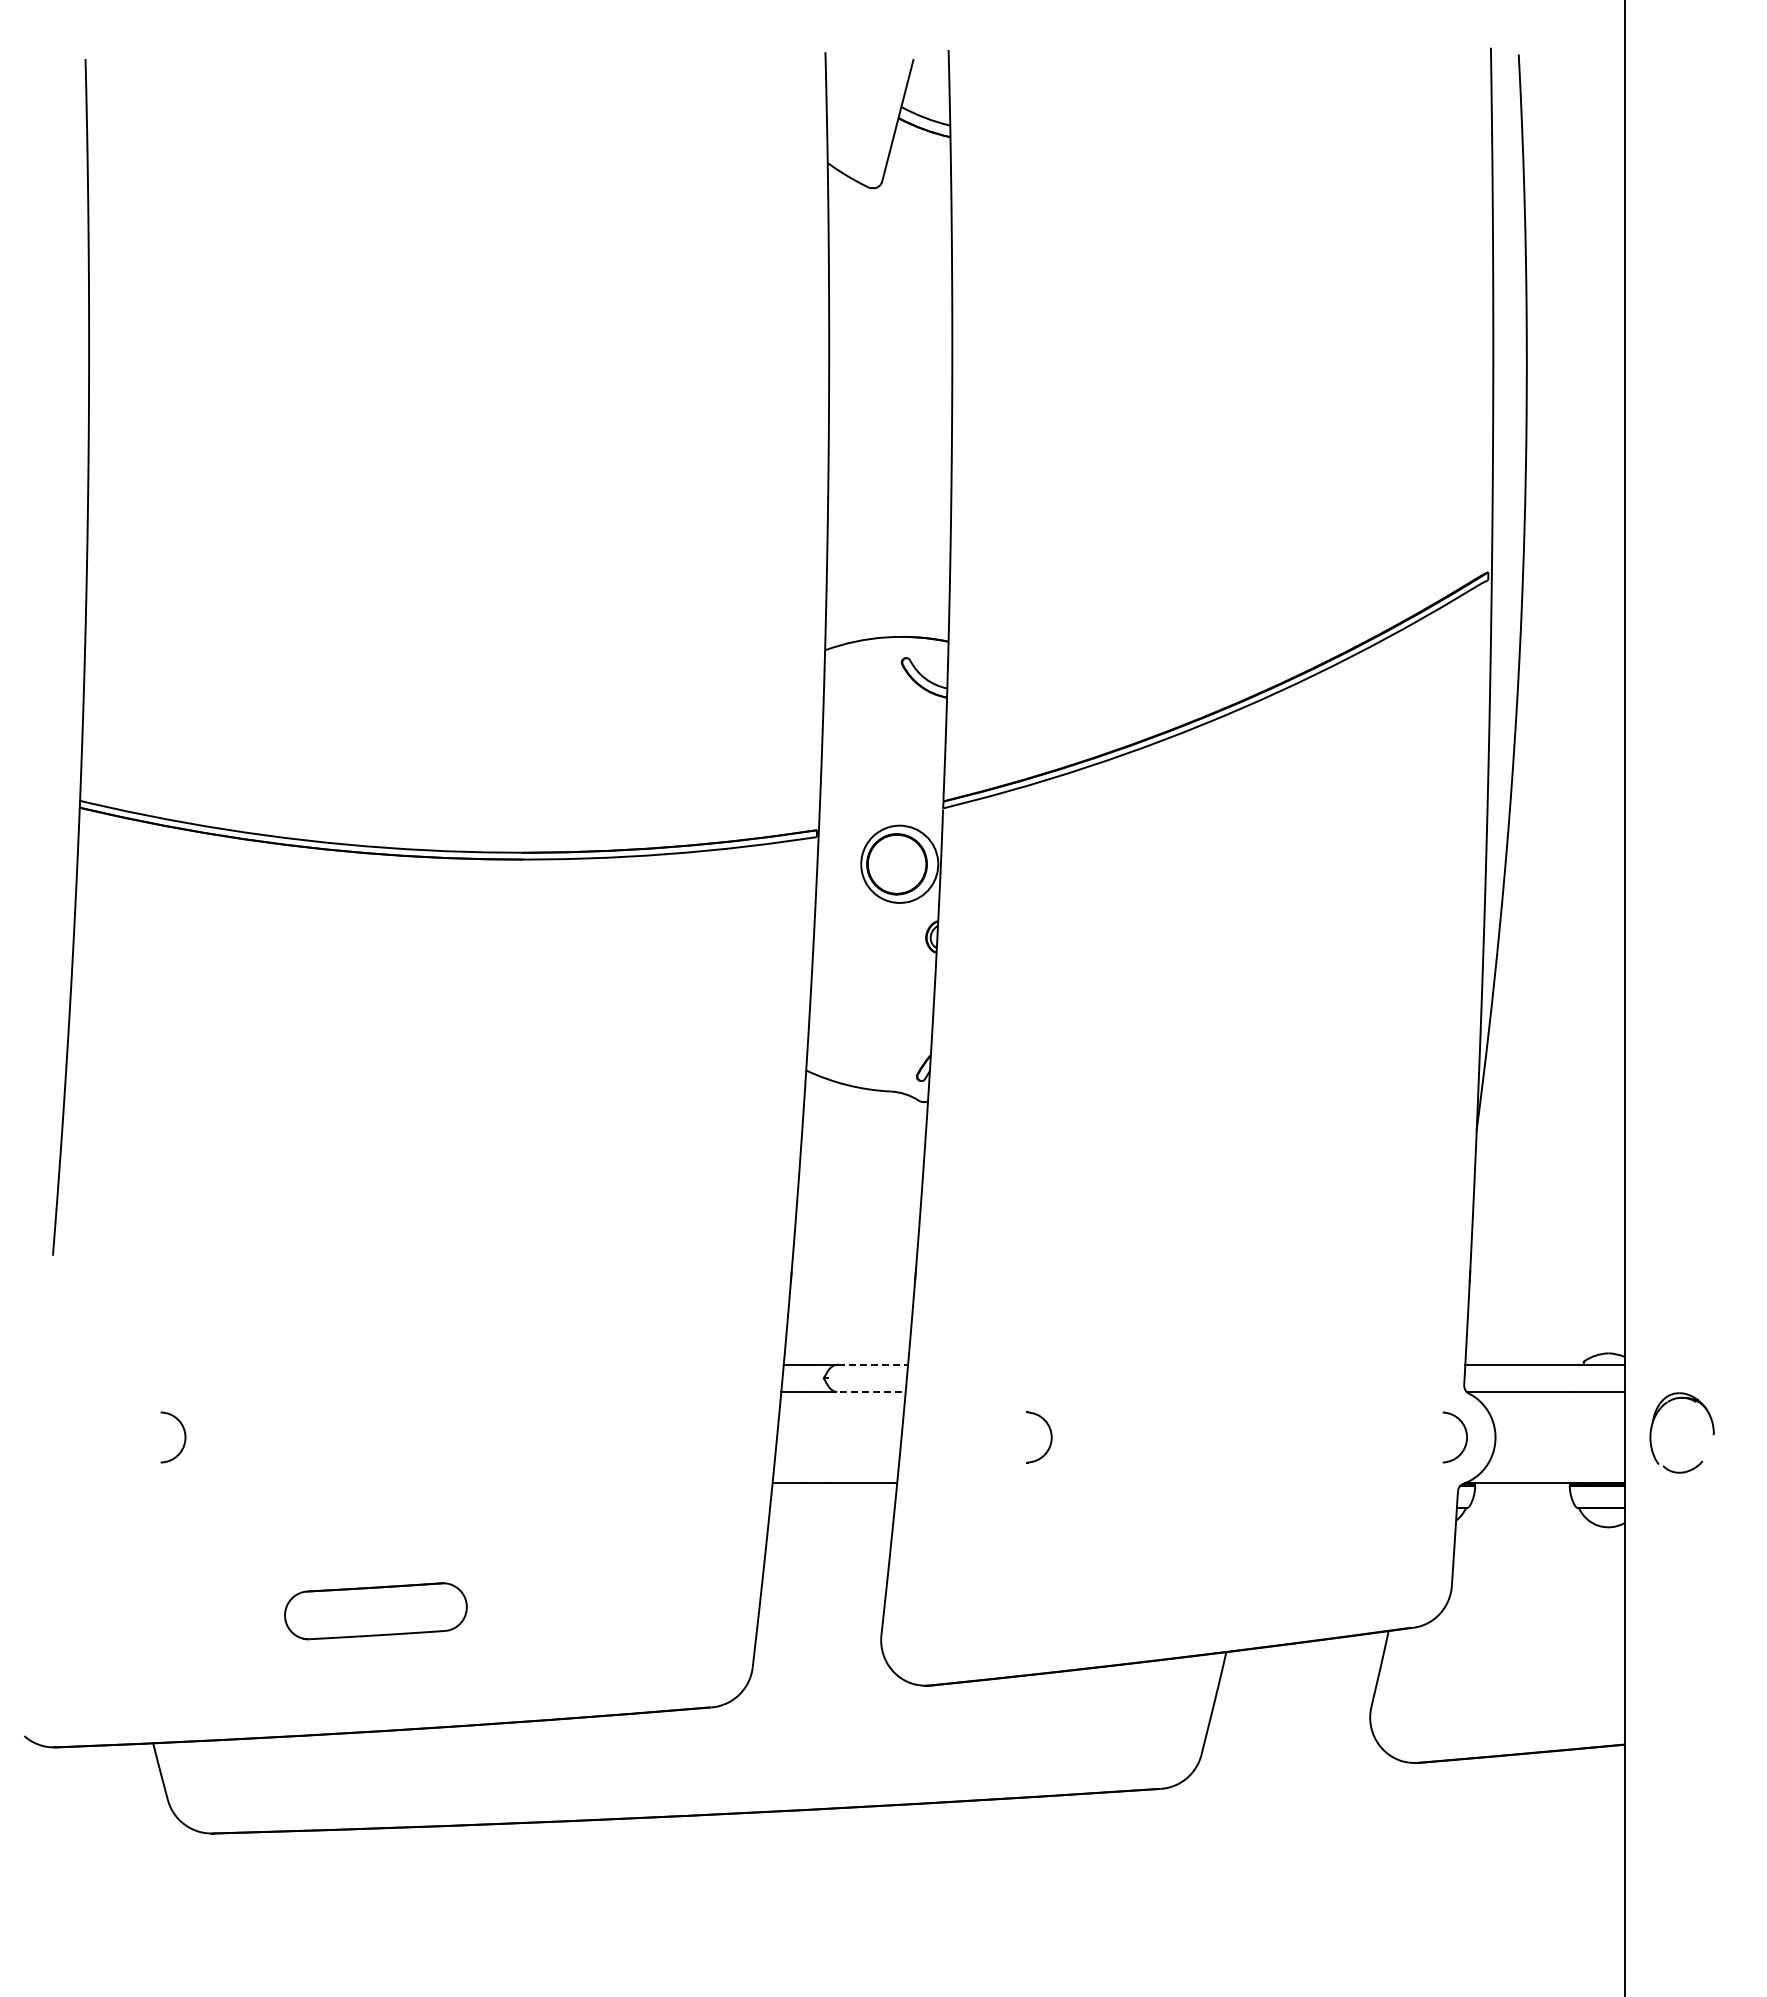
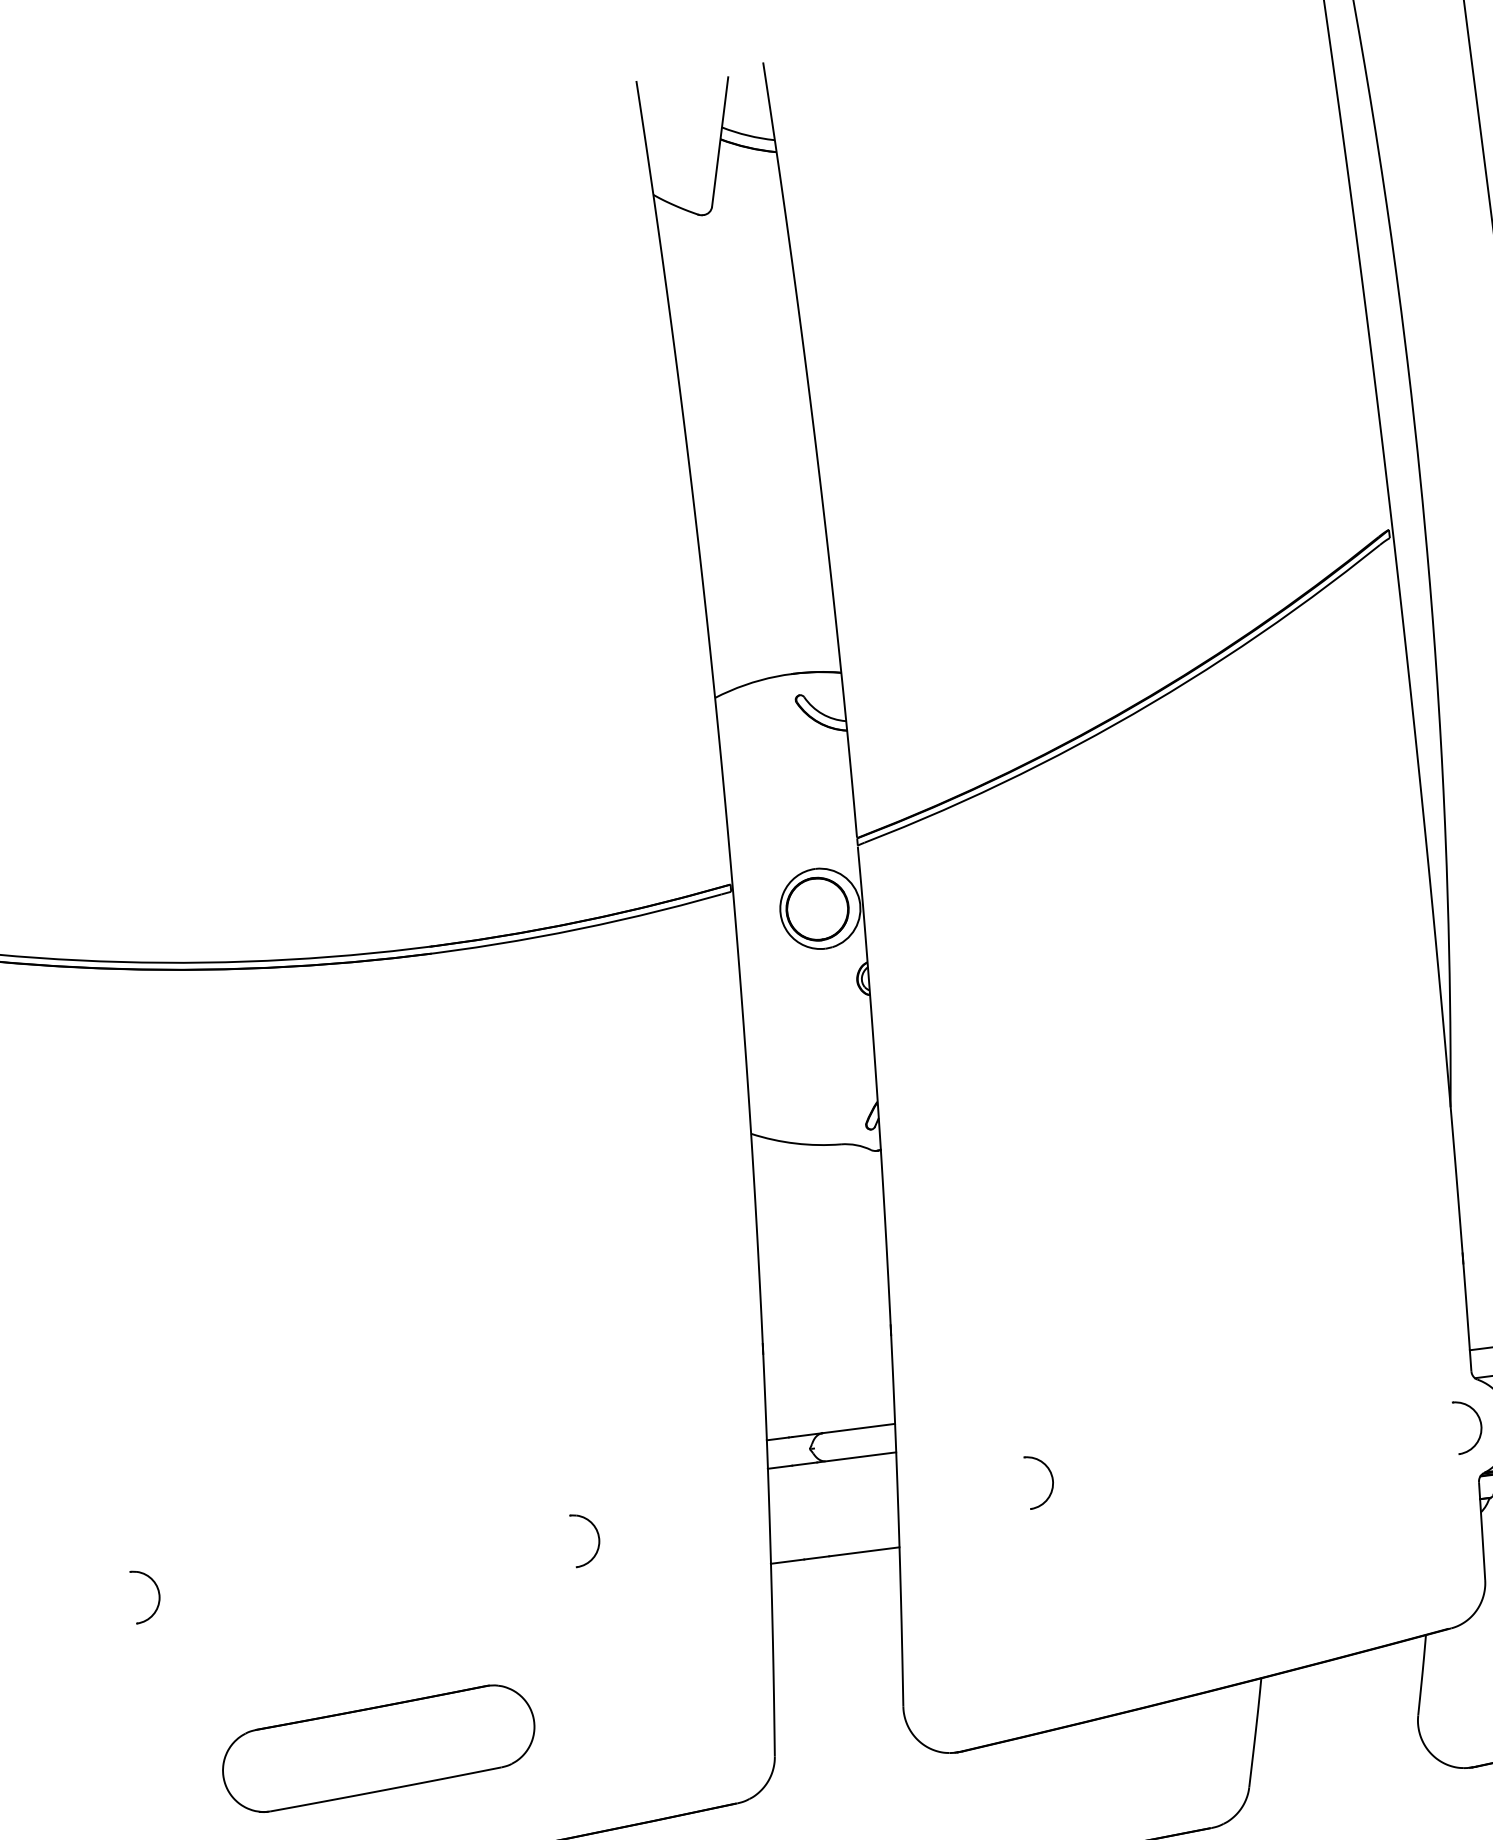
line: (873, 1364) -> (859, 1428), dashed -> solid
line: (867, 1392) -> (856, 1457), dashed -> solid
part: (610, 1437) -> (597, 1538), added
part: (375, 1610) -> (378, 1747), size x1.67

